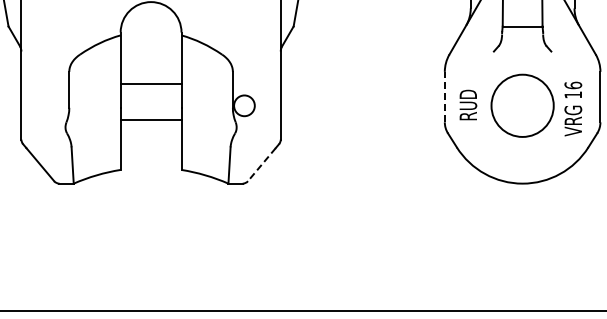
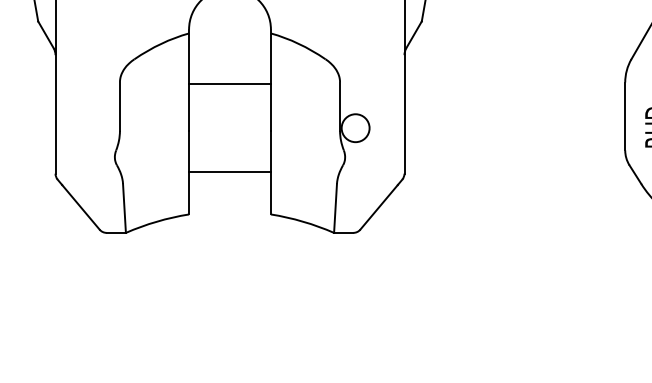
line: (150, 83) -> (229, 83), moved
line: (444, 96) -> (624, 115), dashed -> solid
line: (150, 119) -> (229, 172), moved
line: (261, 164) -> (378, 207), dashed -> solid

